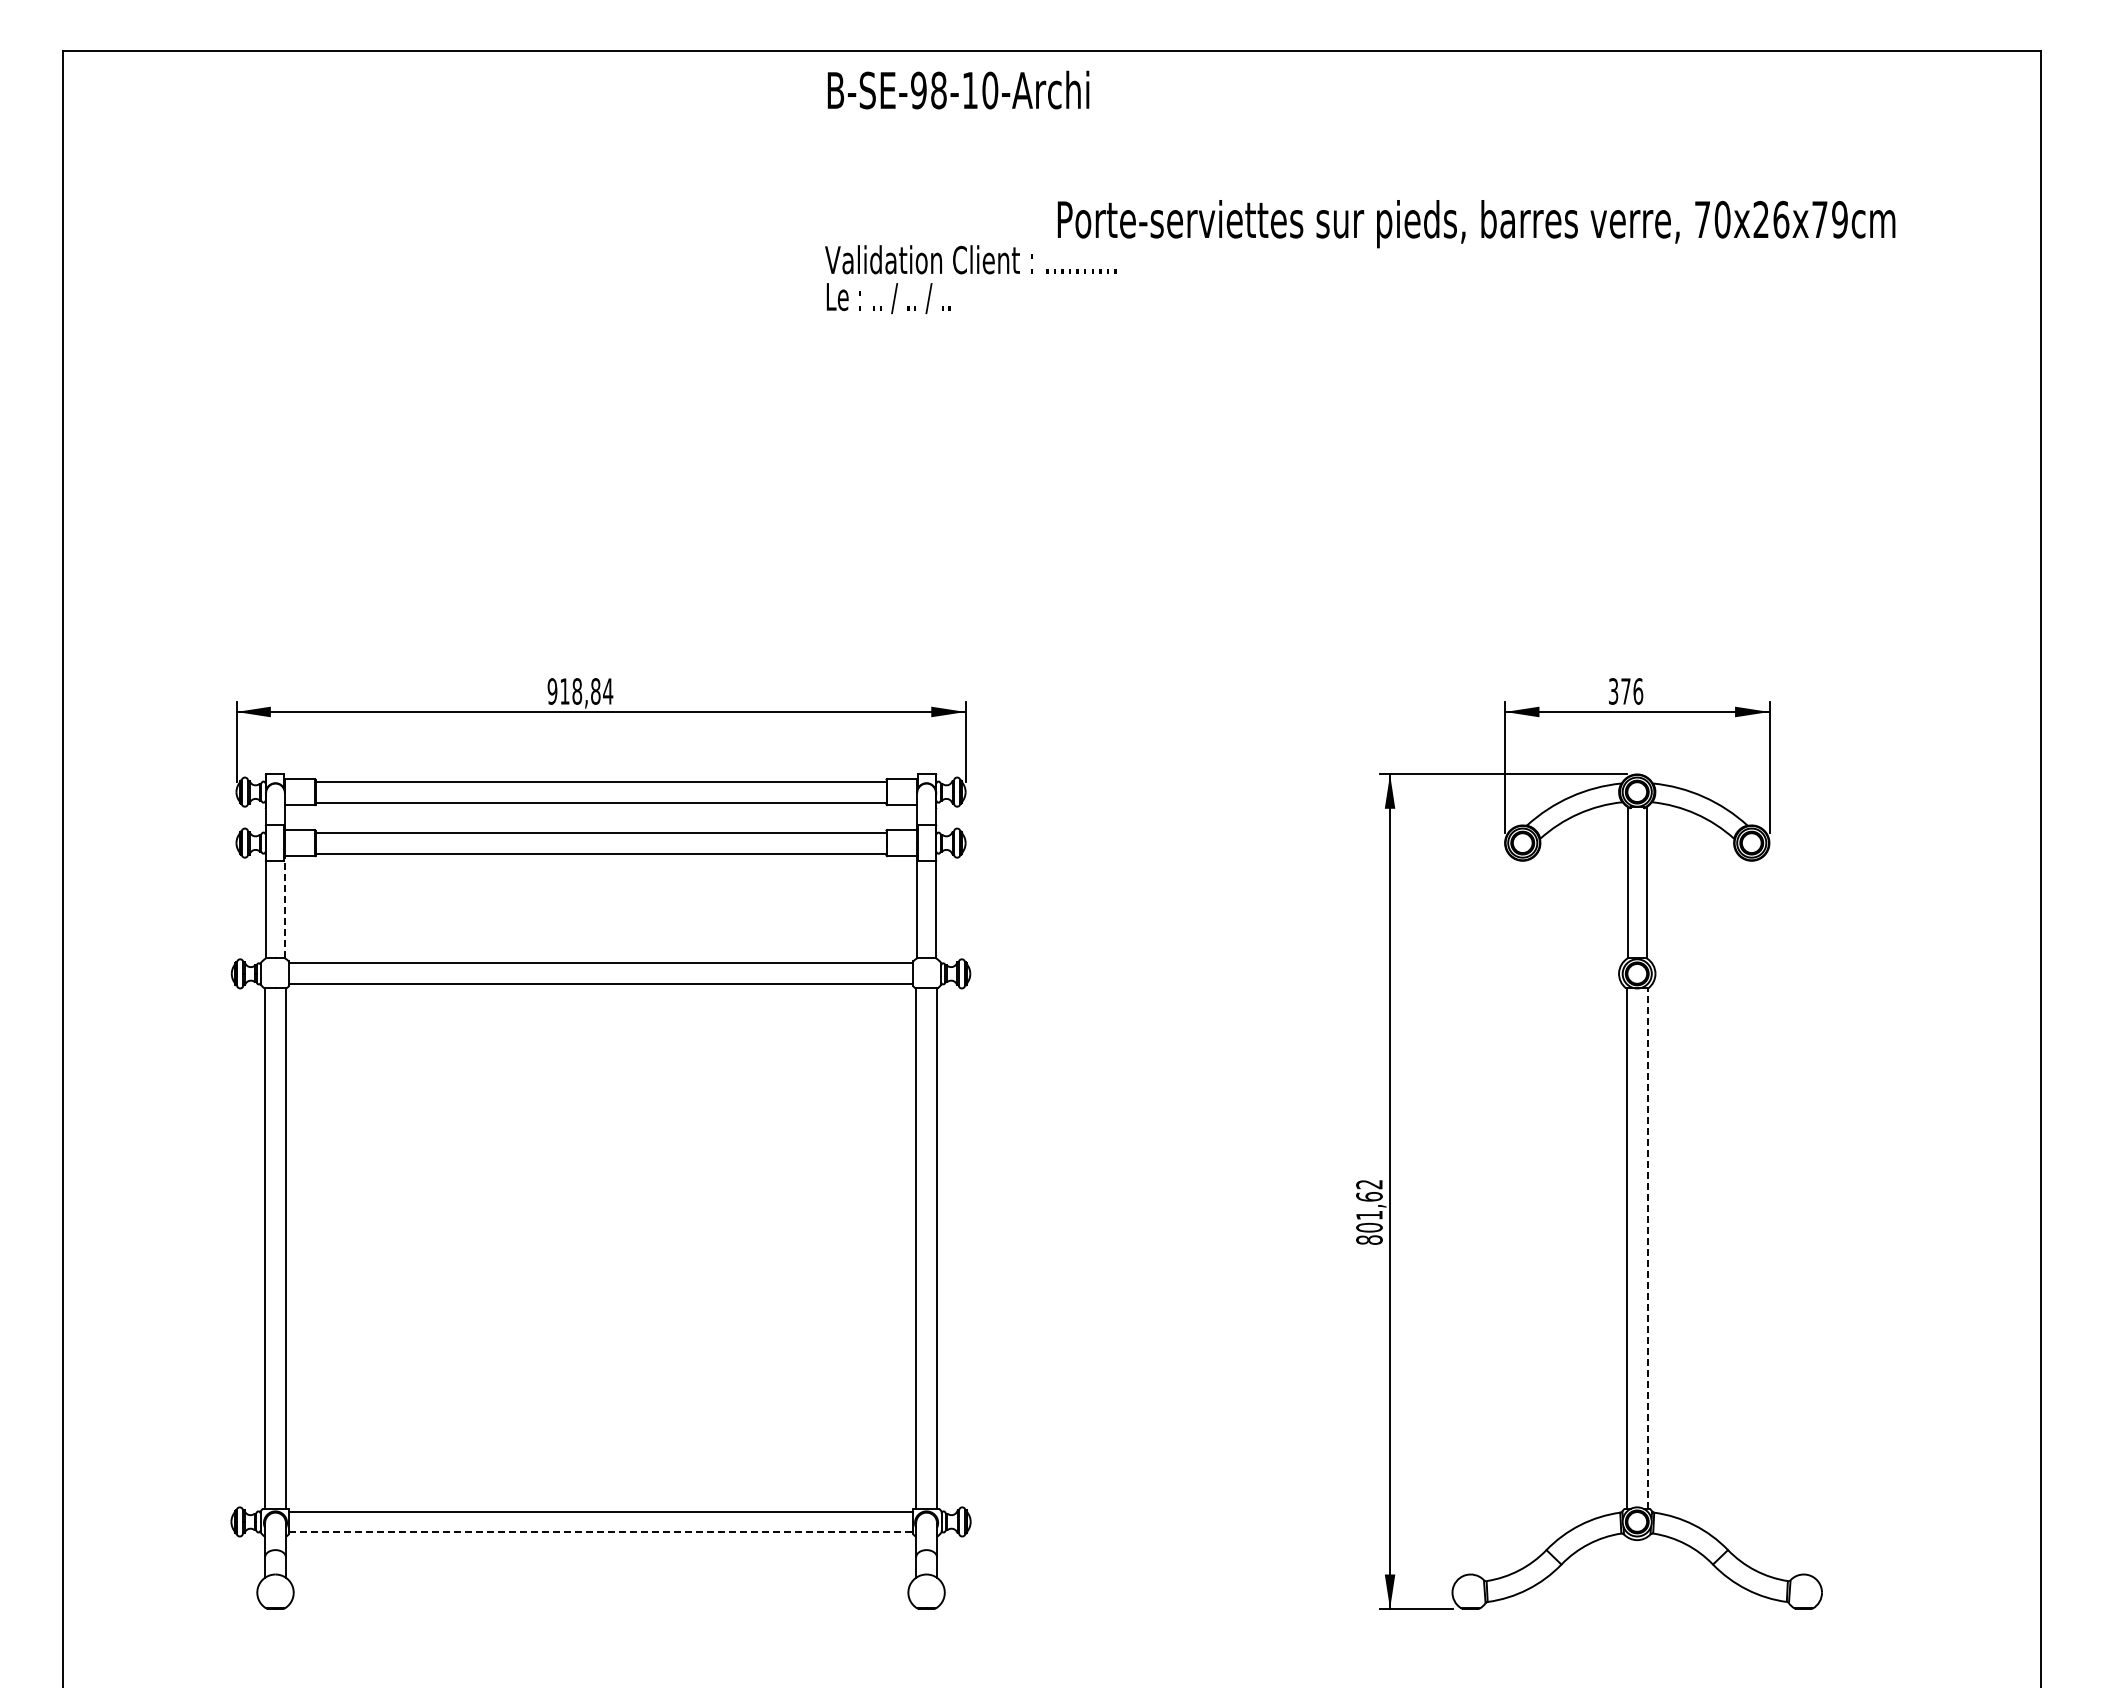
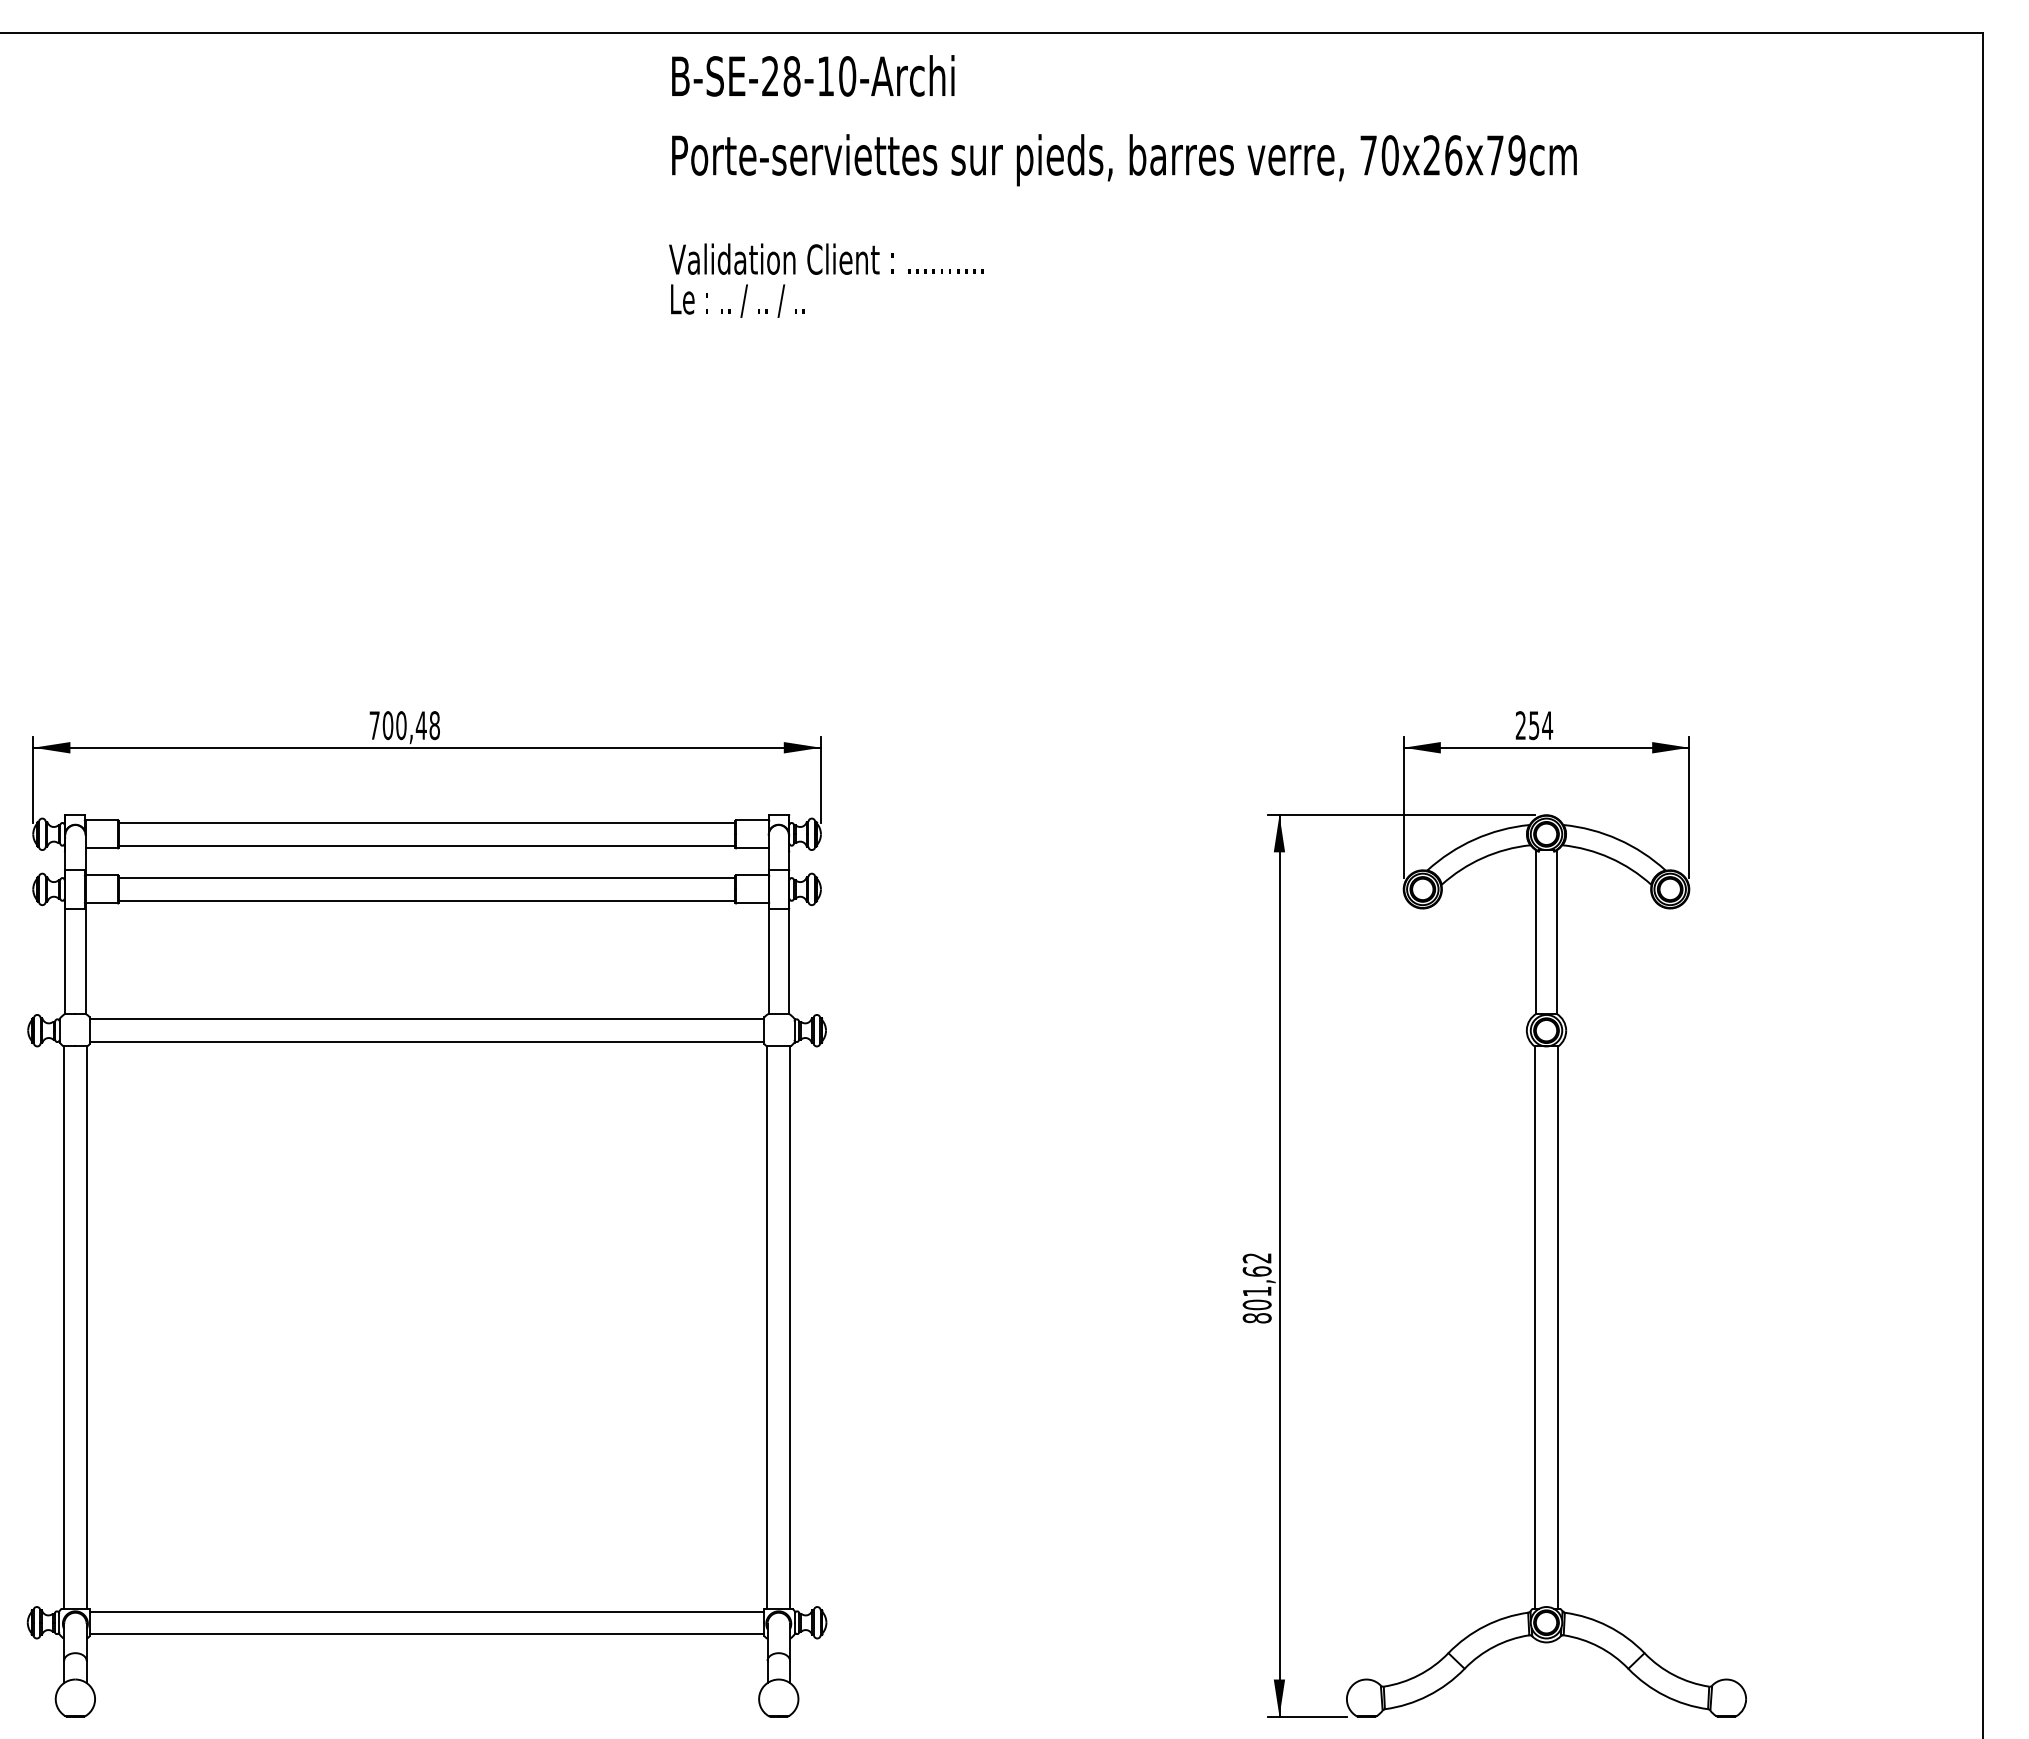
text: (918, 90) -> (770, 76), B-SE-98-10-Archi -> B-SE-28-10-Archi
text: (1476, 224) -> (1124, 160), moved
text: (580, 691) -> (404, 725), 918,84 -> 700,48
text: (1626, 691) -> (1534, 725), 376 -> 254
line: (284, 906) -> (85, 957), dashed -> solid
line: (1647, 1248) -> (1557, 1327), dashed -> solid
line: (601, 1532) -> (427, 1634), dashed -> solid

